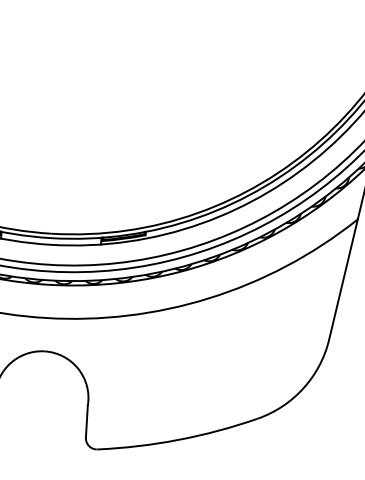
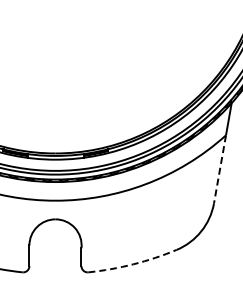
line: (344, 279) -> (220, 169), solid -> dashed
arc: (178, 440) -> (133, 264), solid -> dashed

